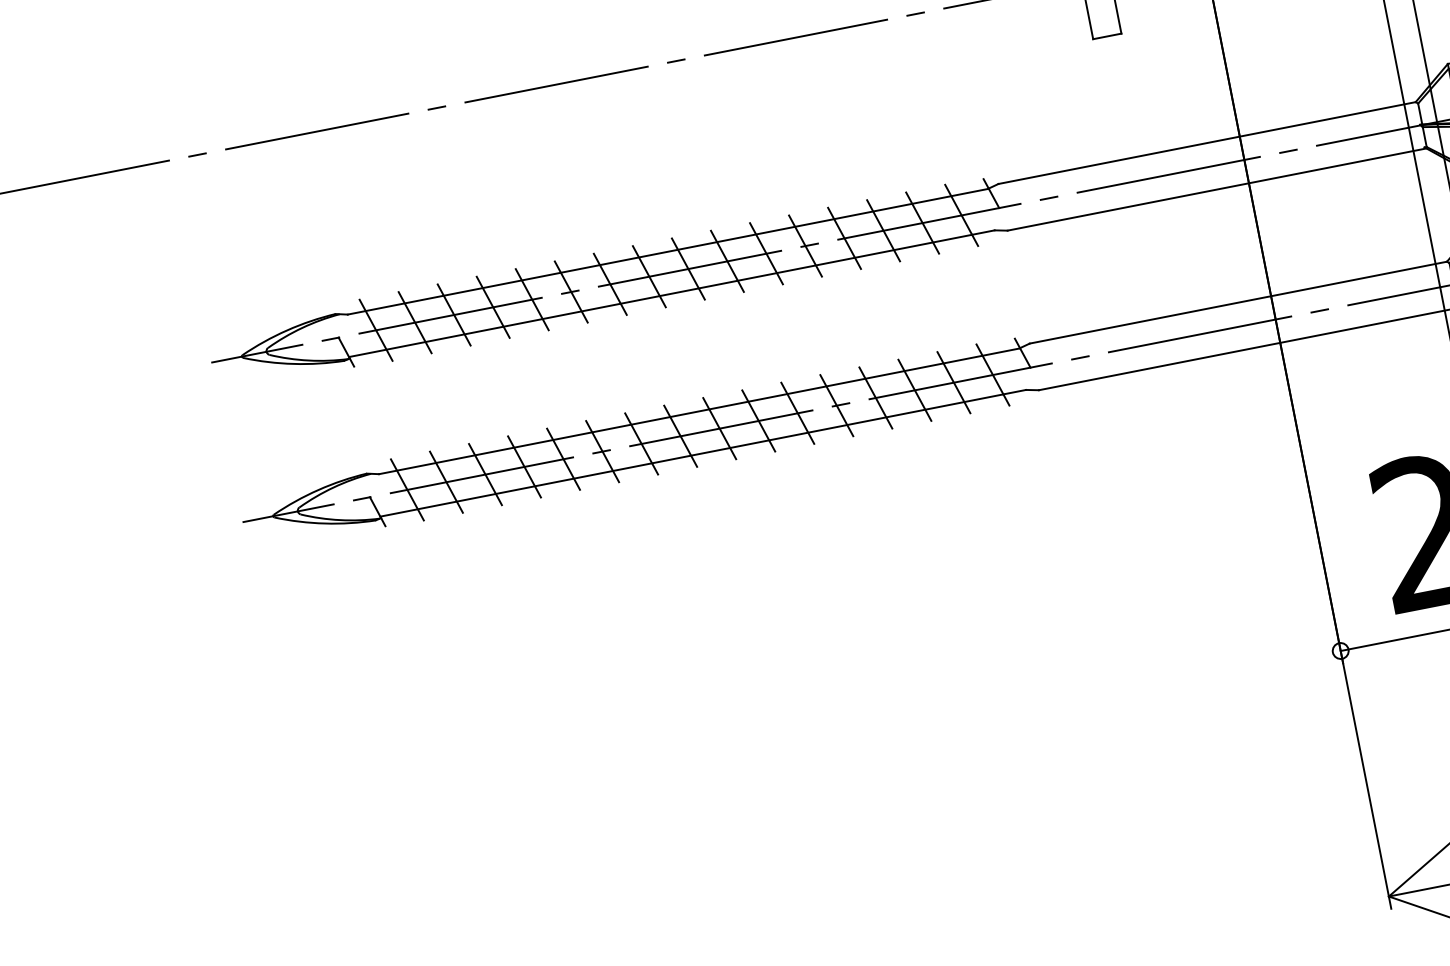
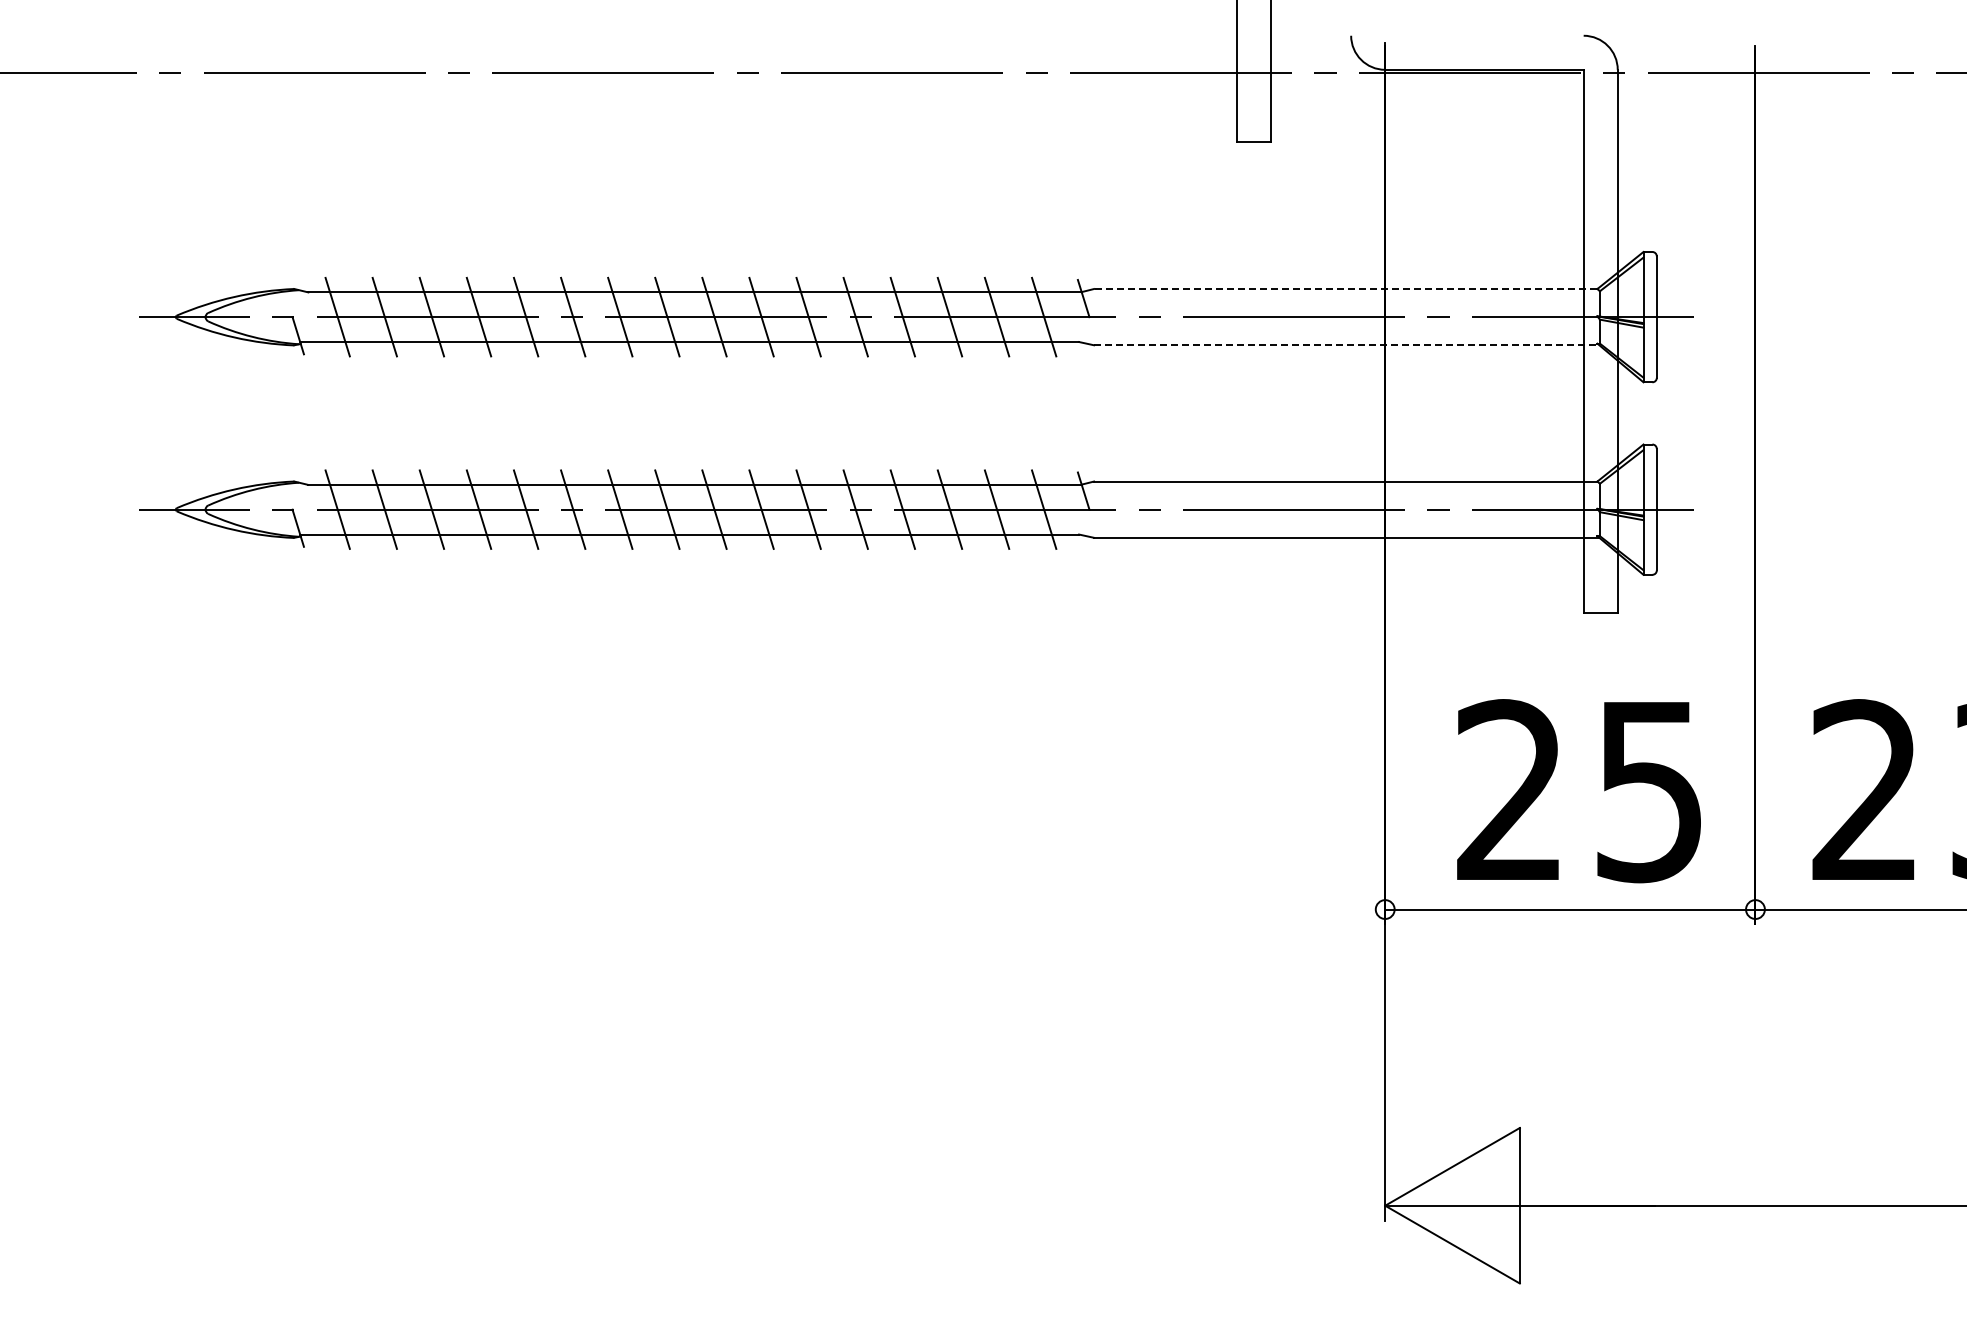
line: (1206, 143) -> (1345, 289), solid -> dashed
line: (1216, 189) -> (1346, 345), solid -> dashed

